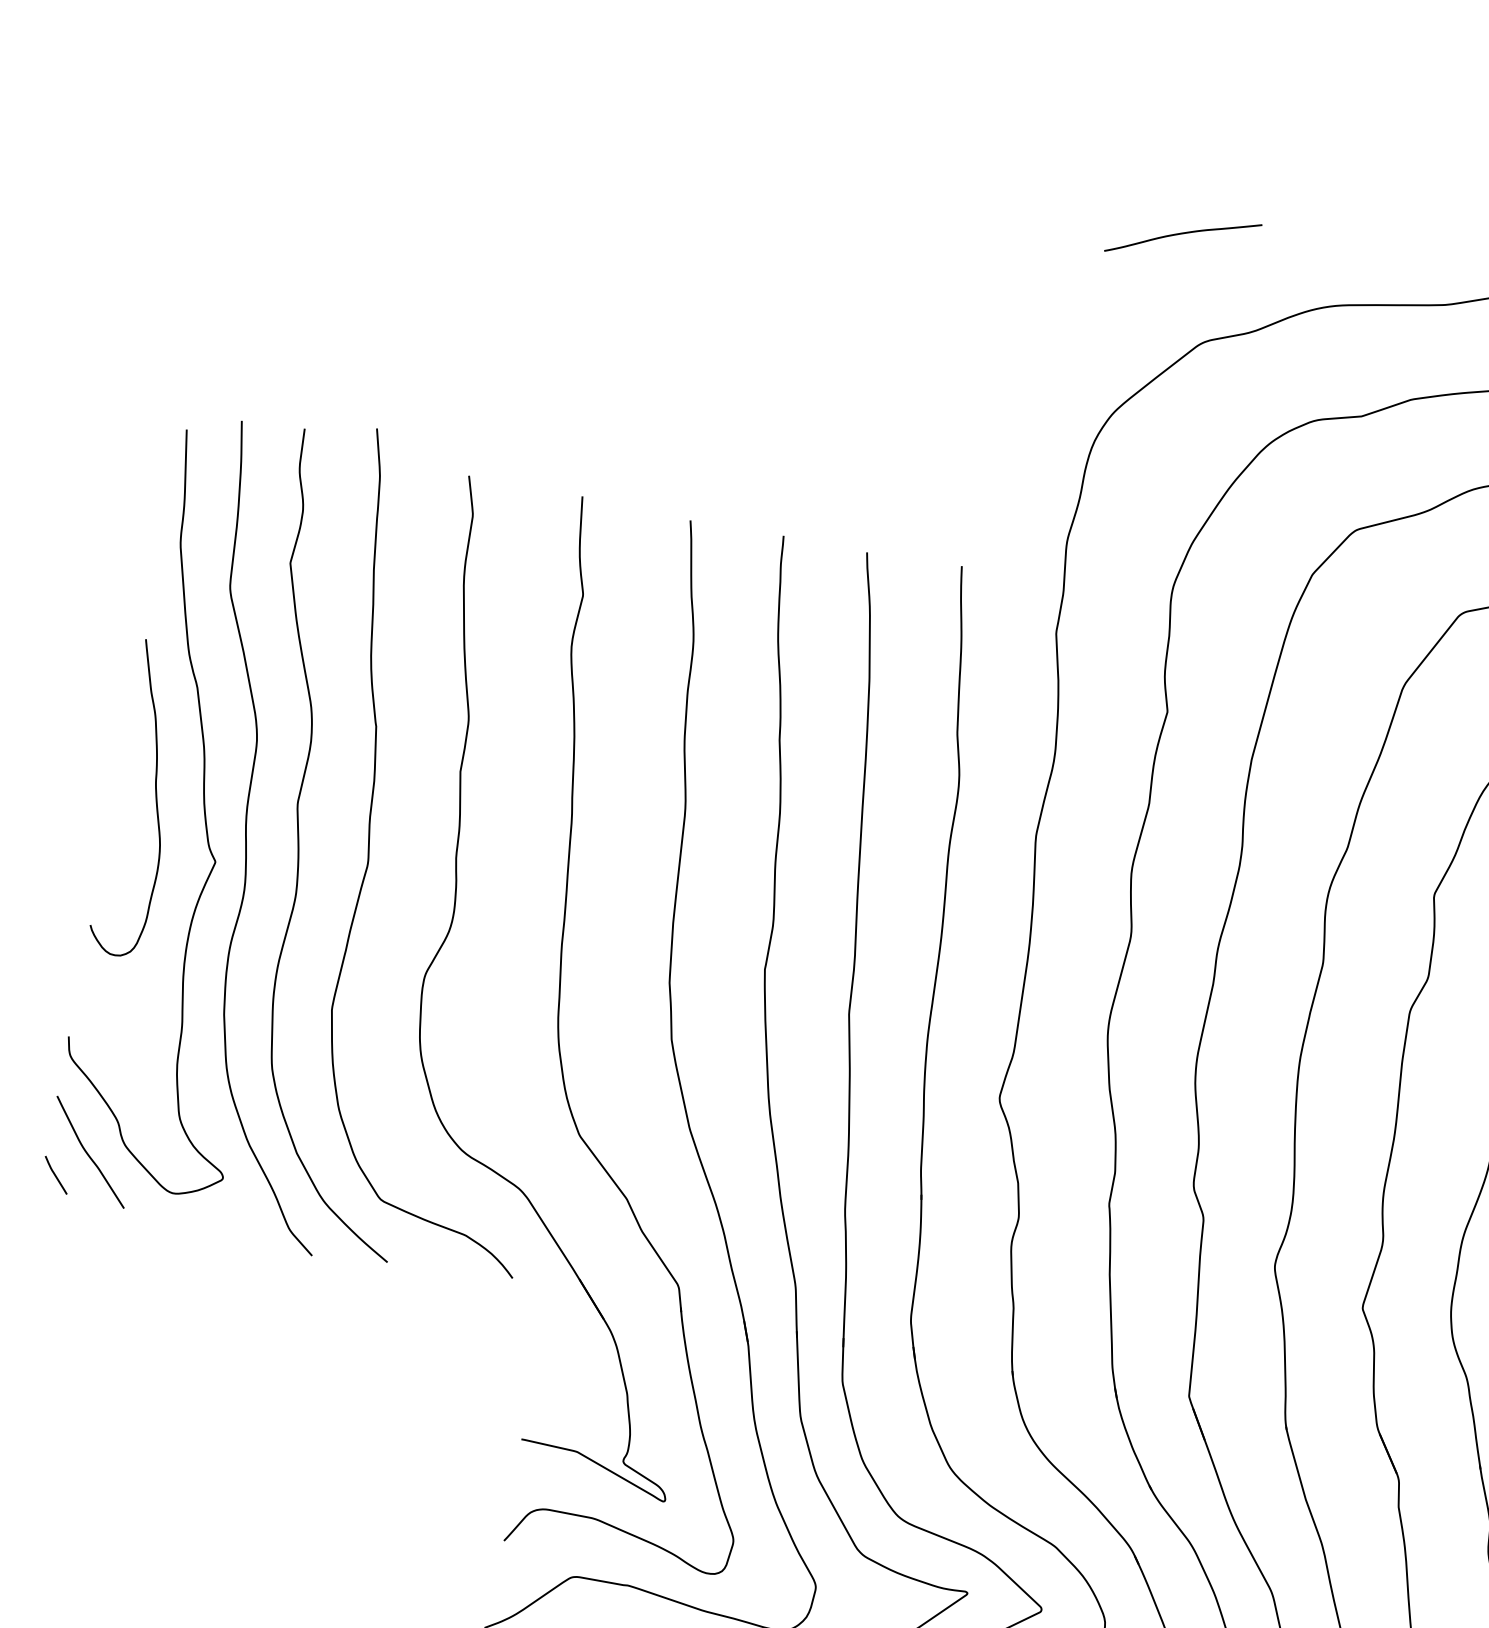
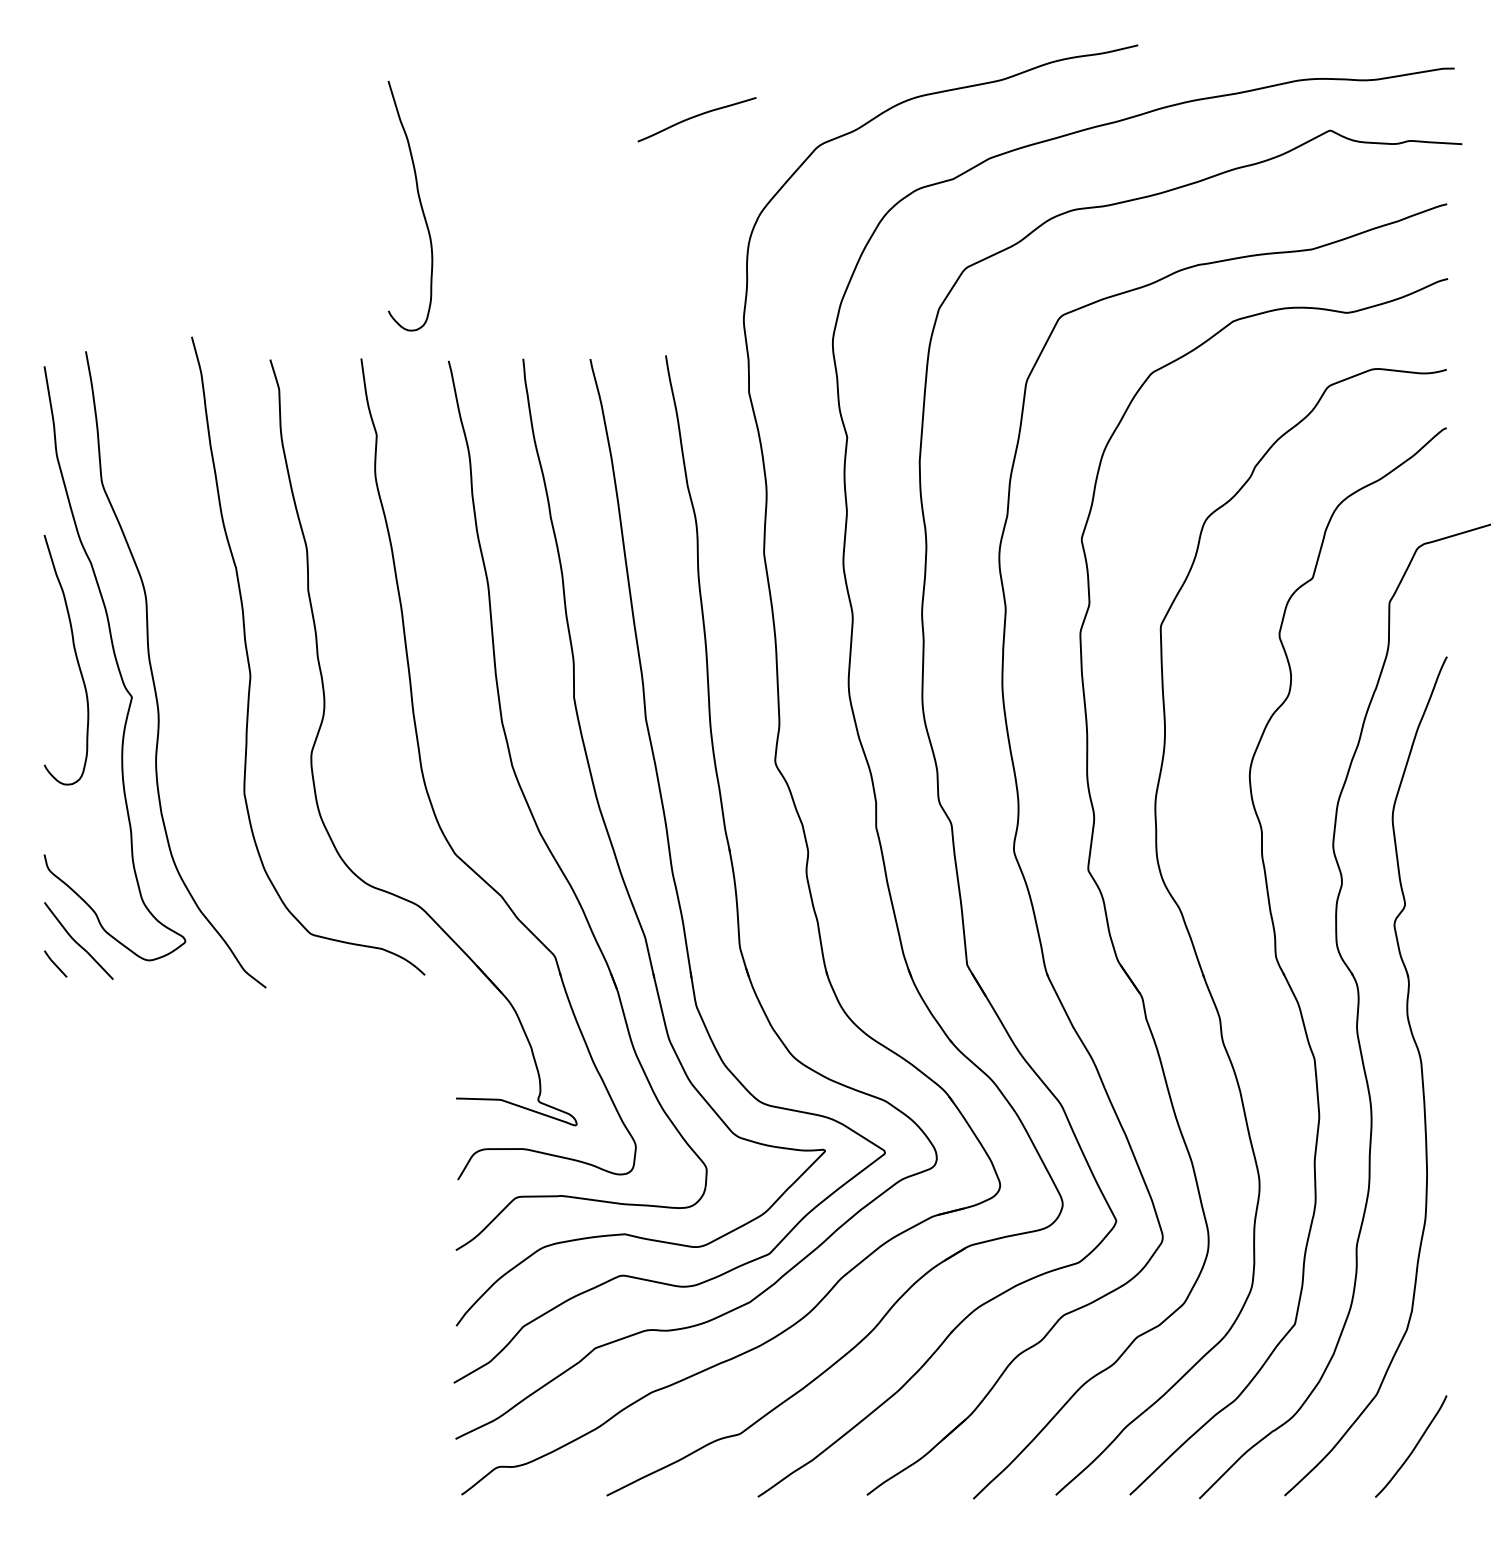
curve: (1181, 234) -> (695, 117), moved
curve: (692, 317) -> (419, 203), added
curve: (299, 842) -> (194, 669), removed

